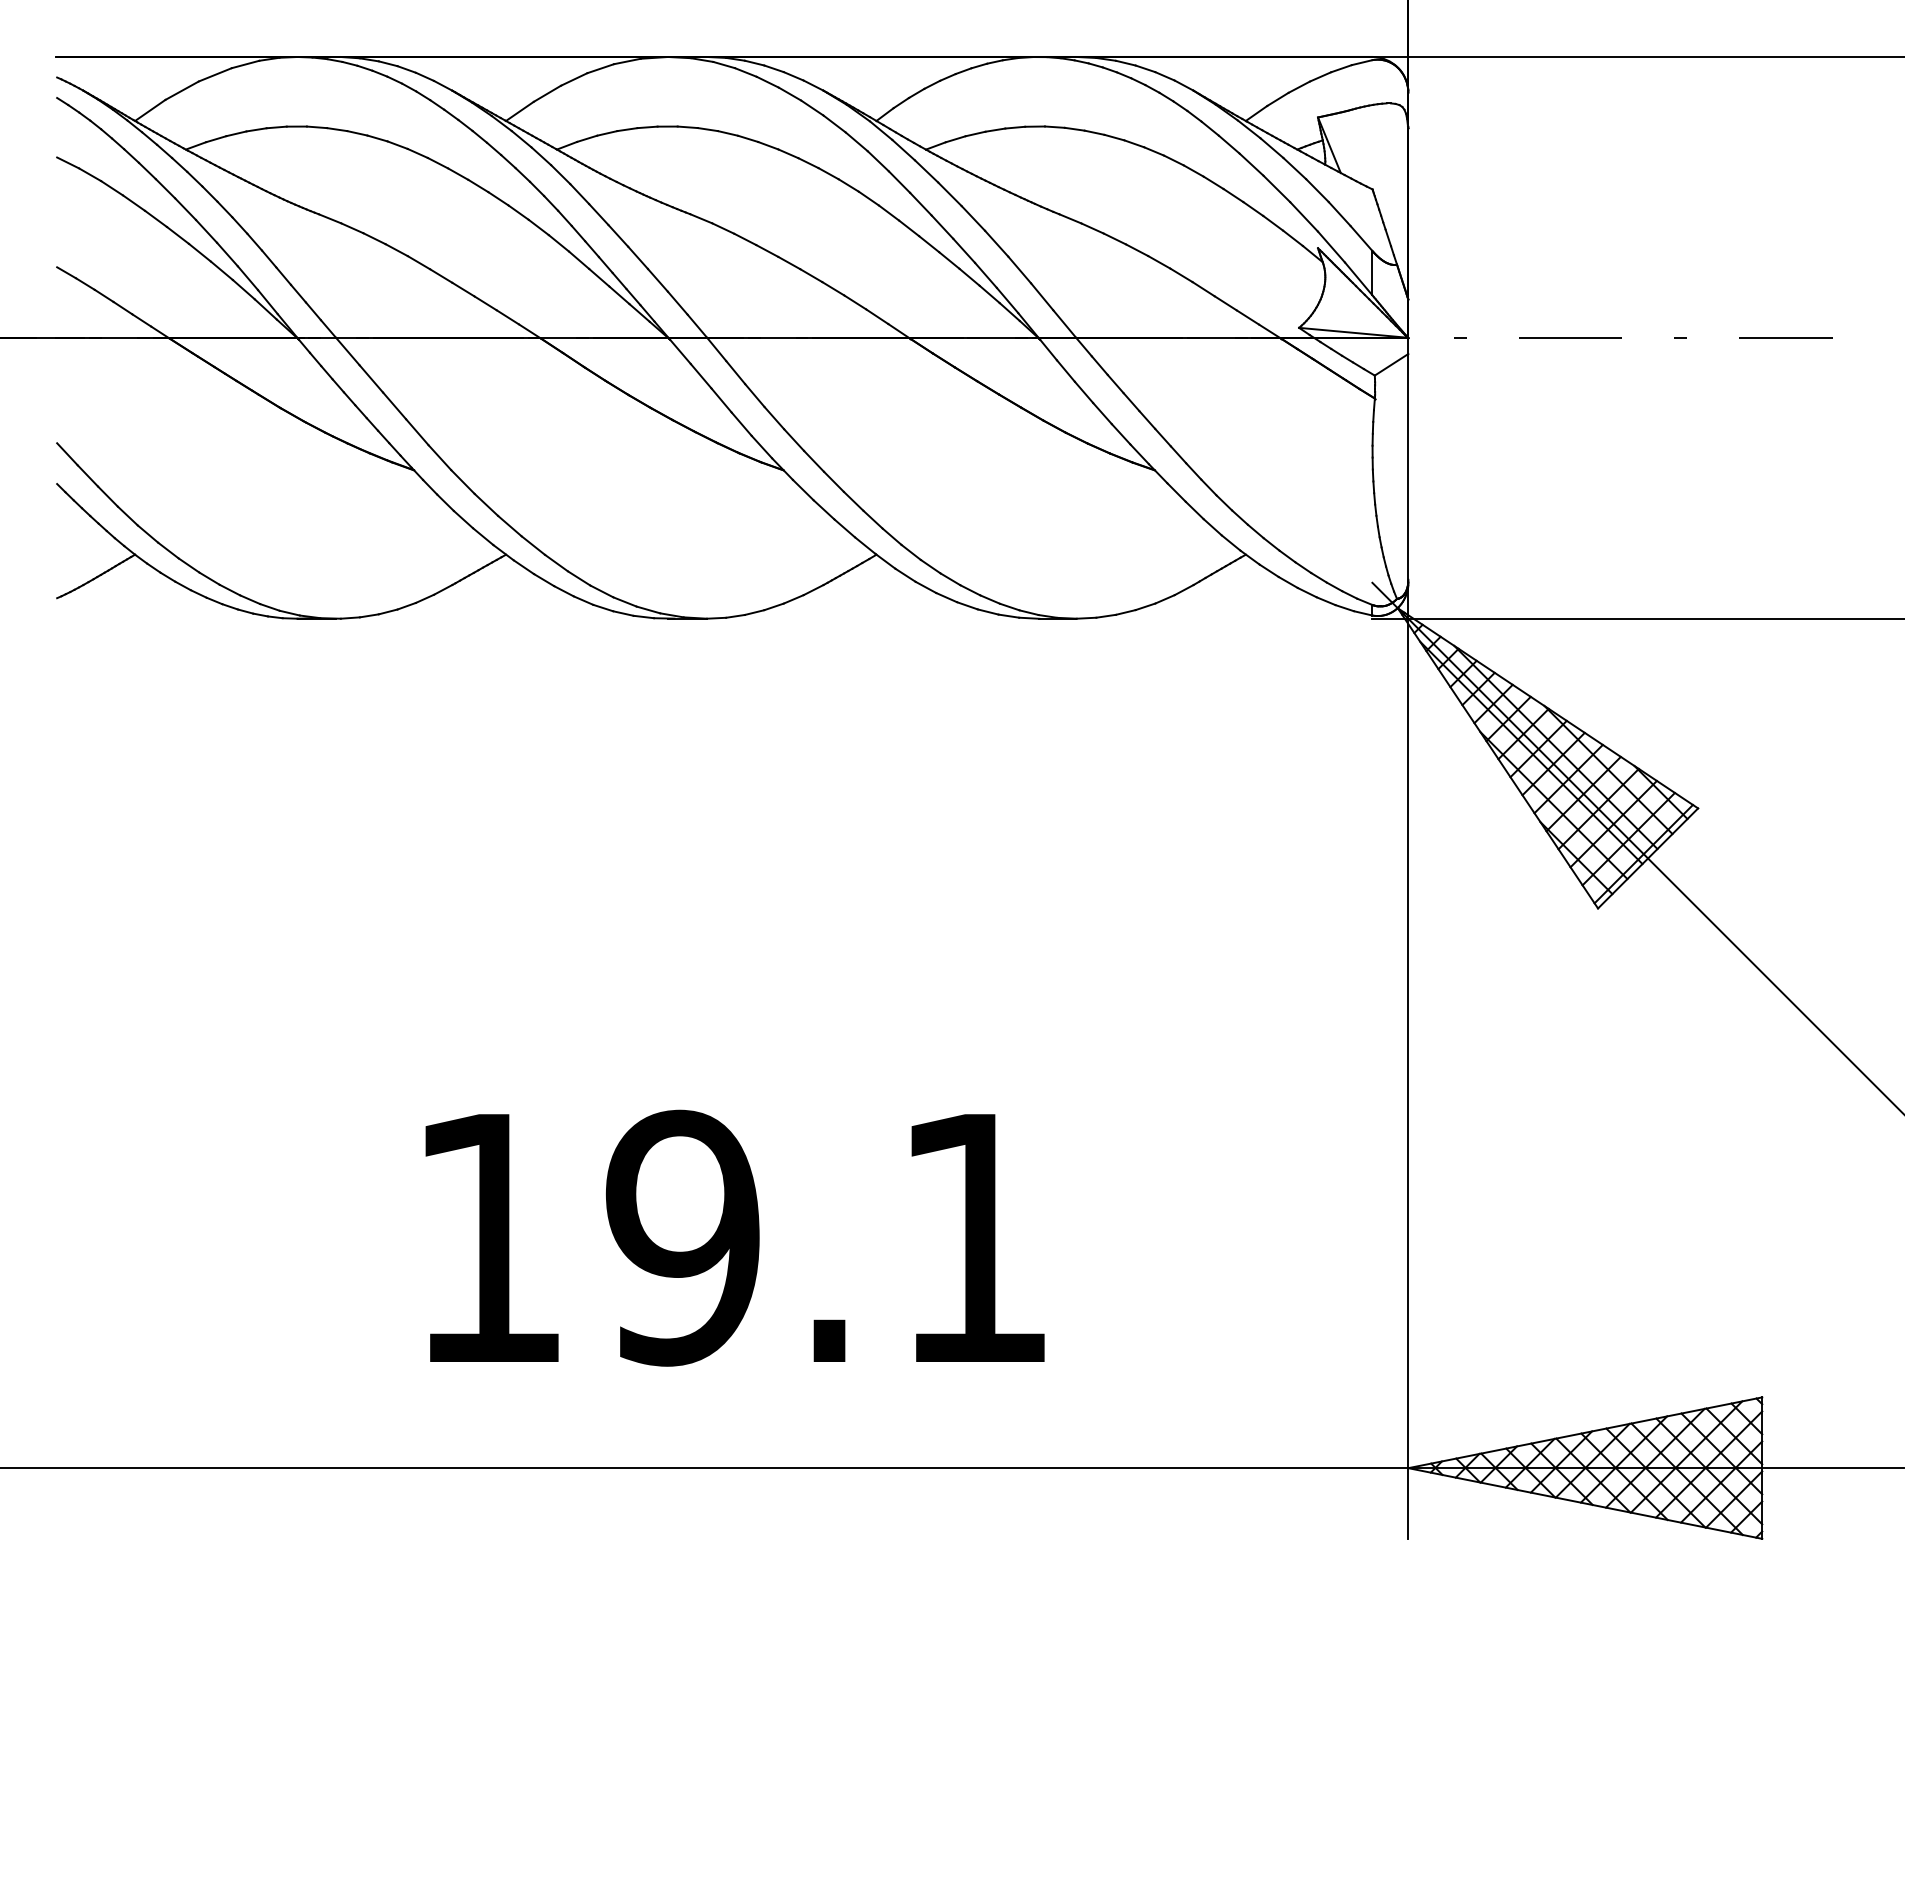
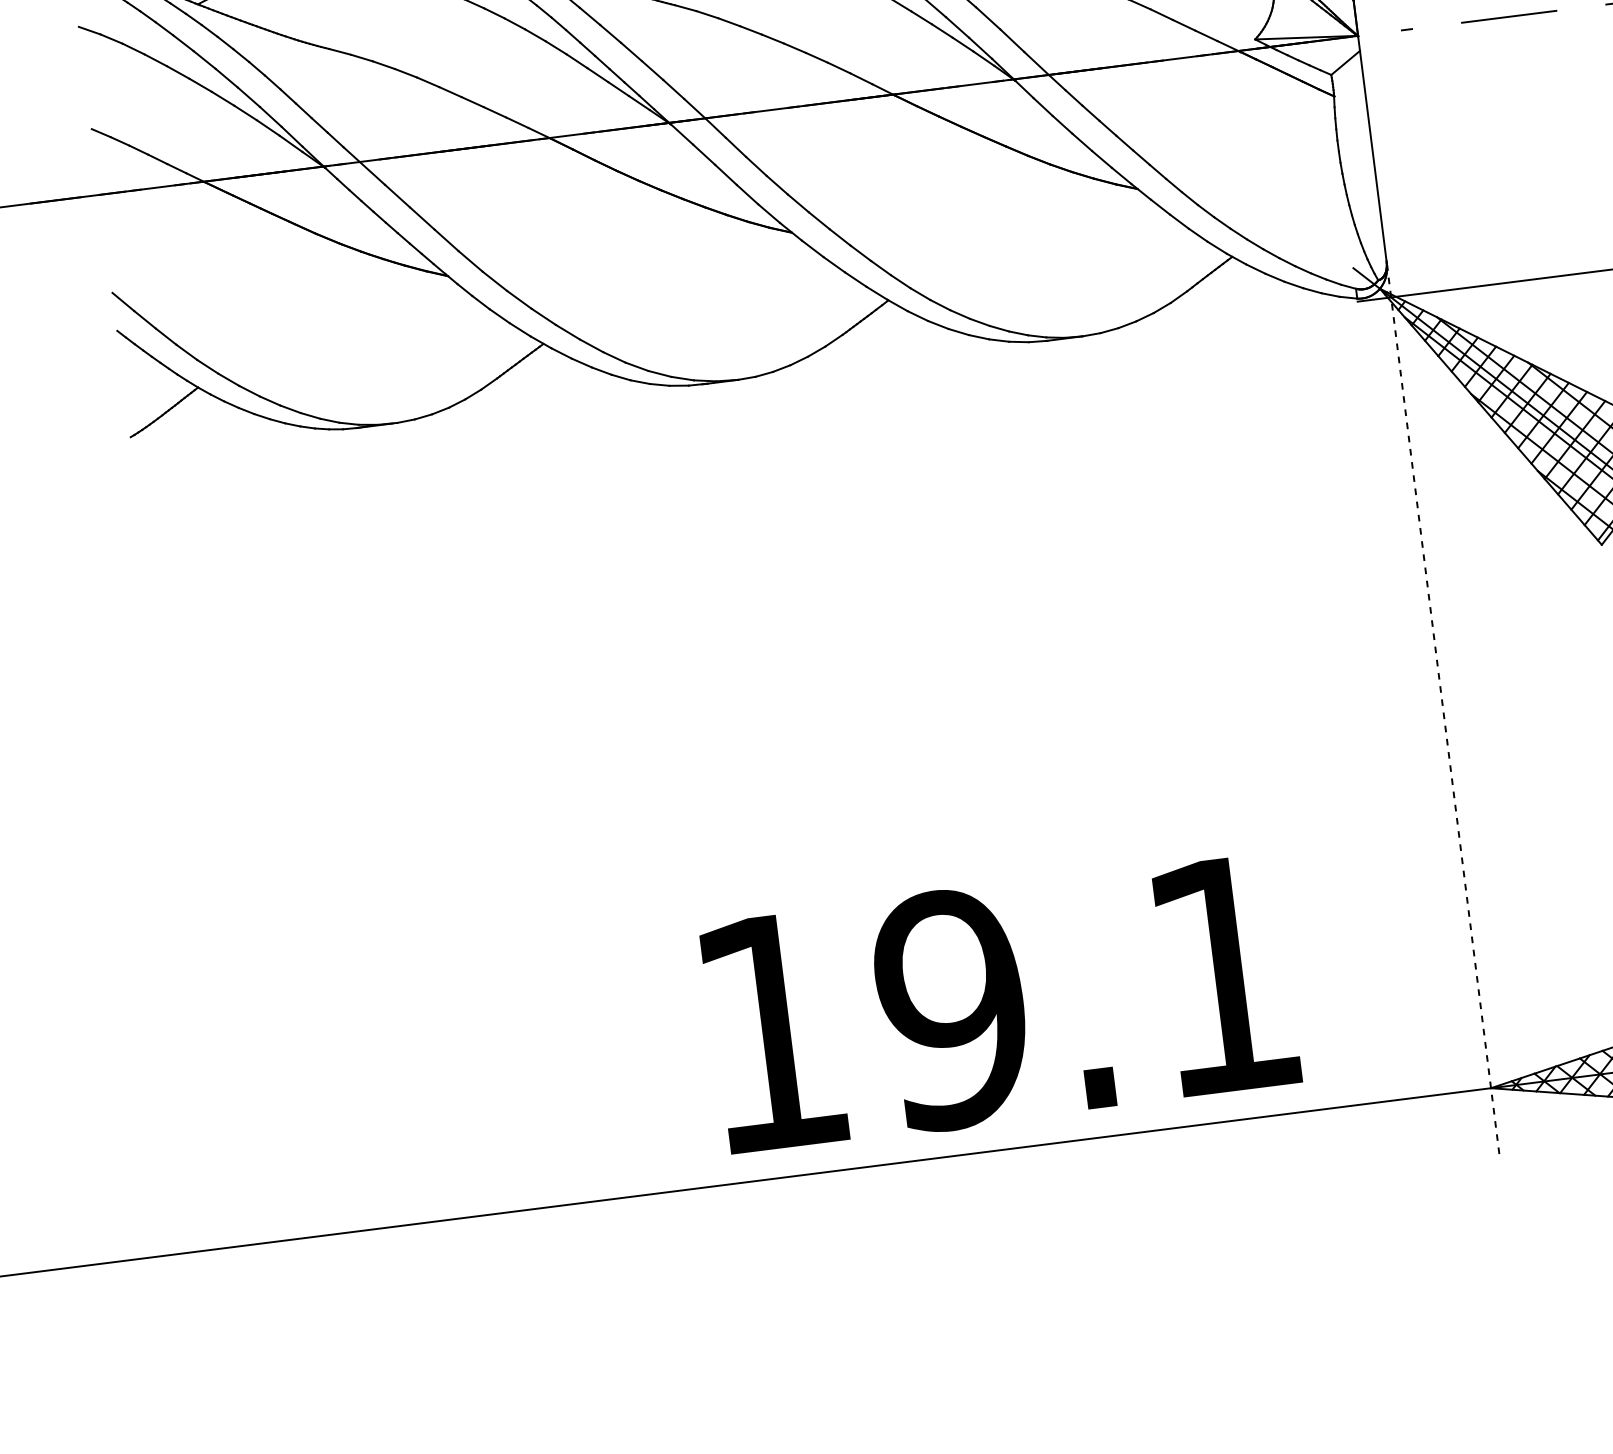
line: (1408, 1060) -> (1443, 708), solid -> dashed
text: (734, 1237) -> (999, 1003), moved

